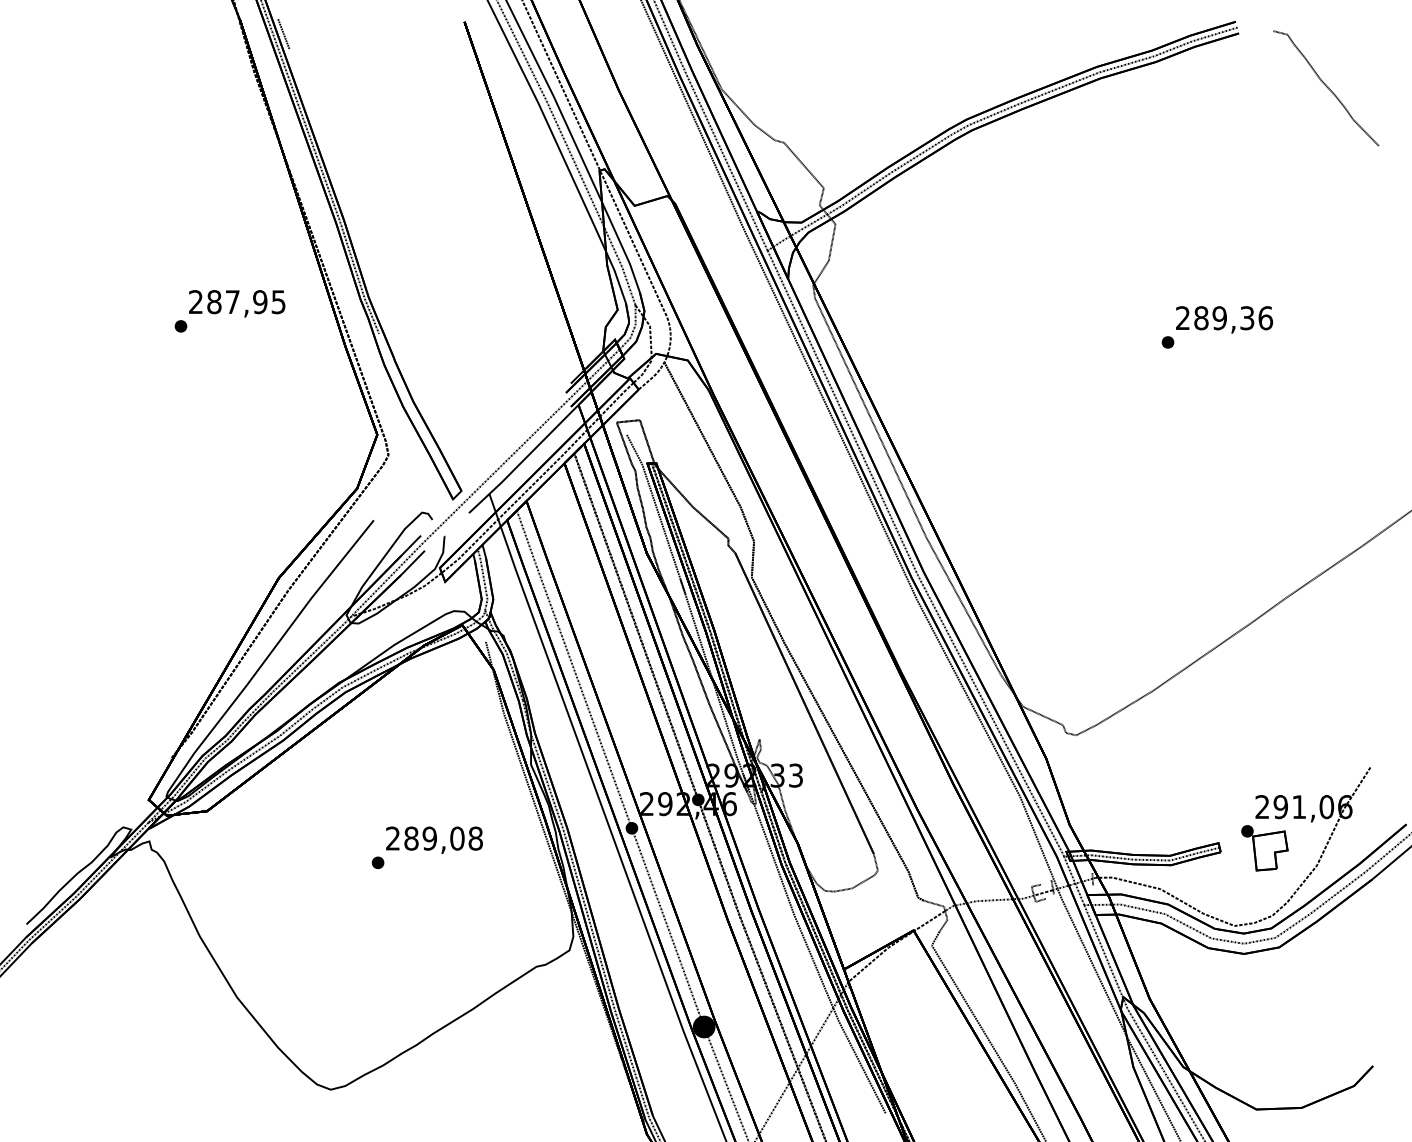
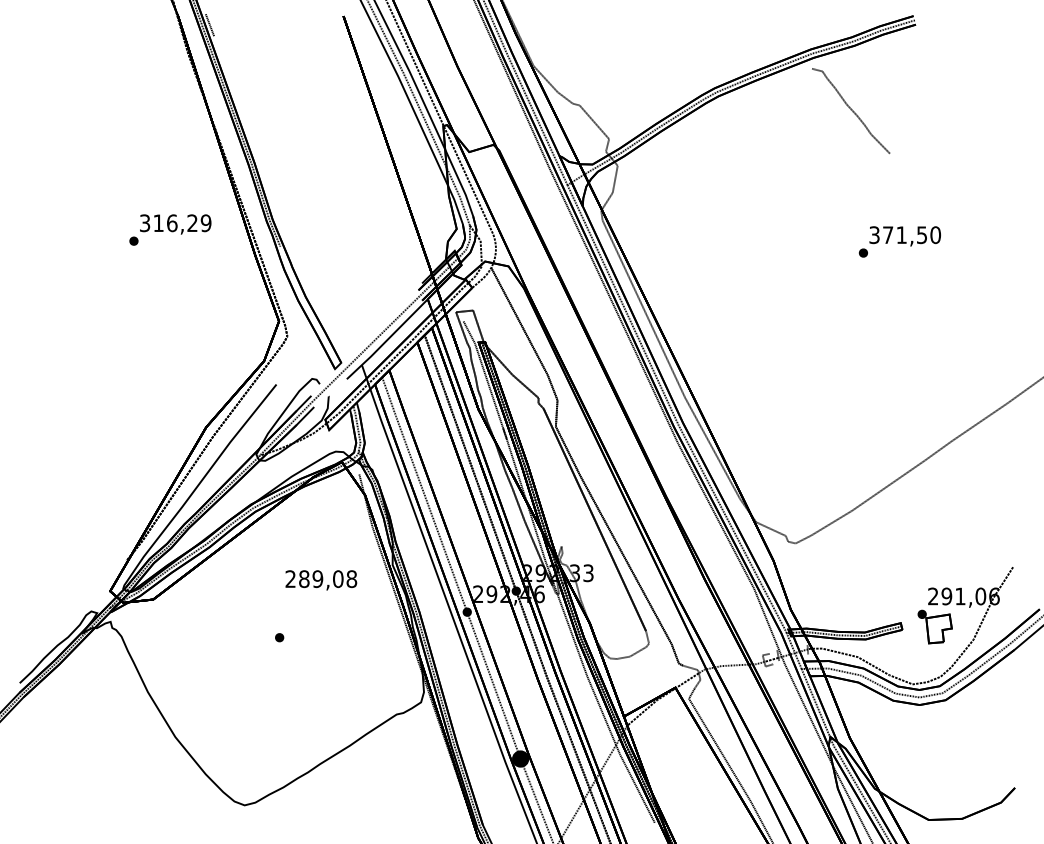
curve: (1326, 87) -> (851, 110), moved
text: (237, 302) -> (175, 223), 287,95 -> 316,29
text: (1224, 318) -> (905, 235), 289,36 -> 371,50
text: (434, 839) -> (321, 579), moved

